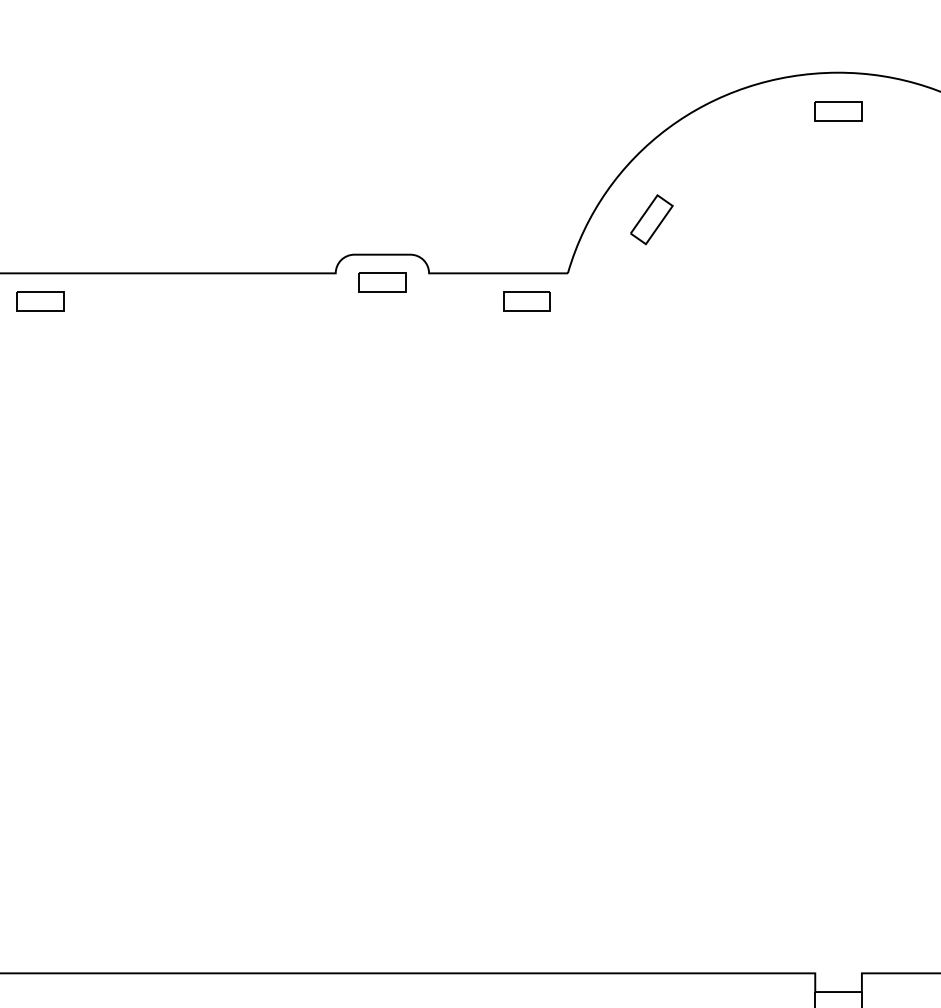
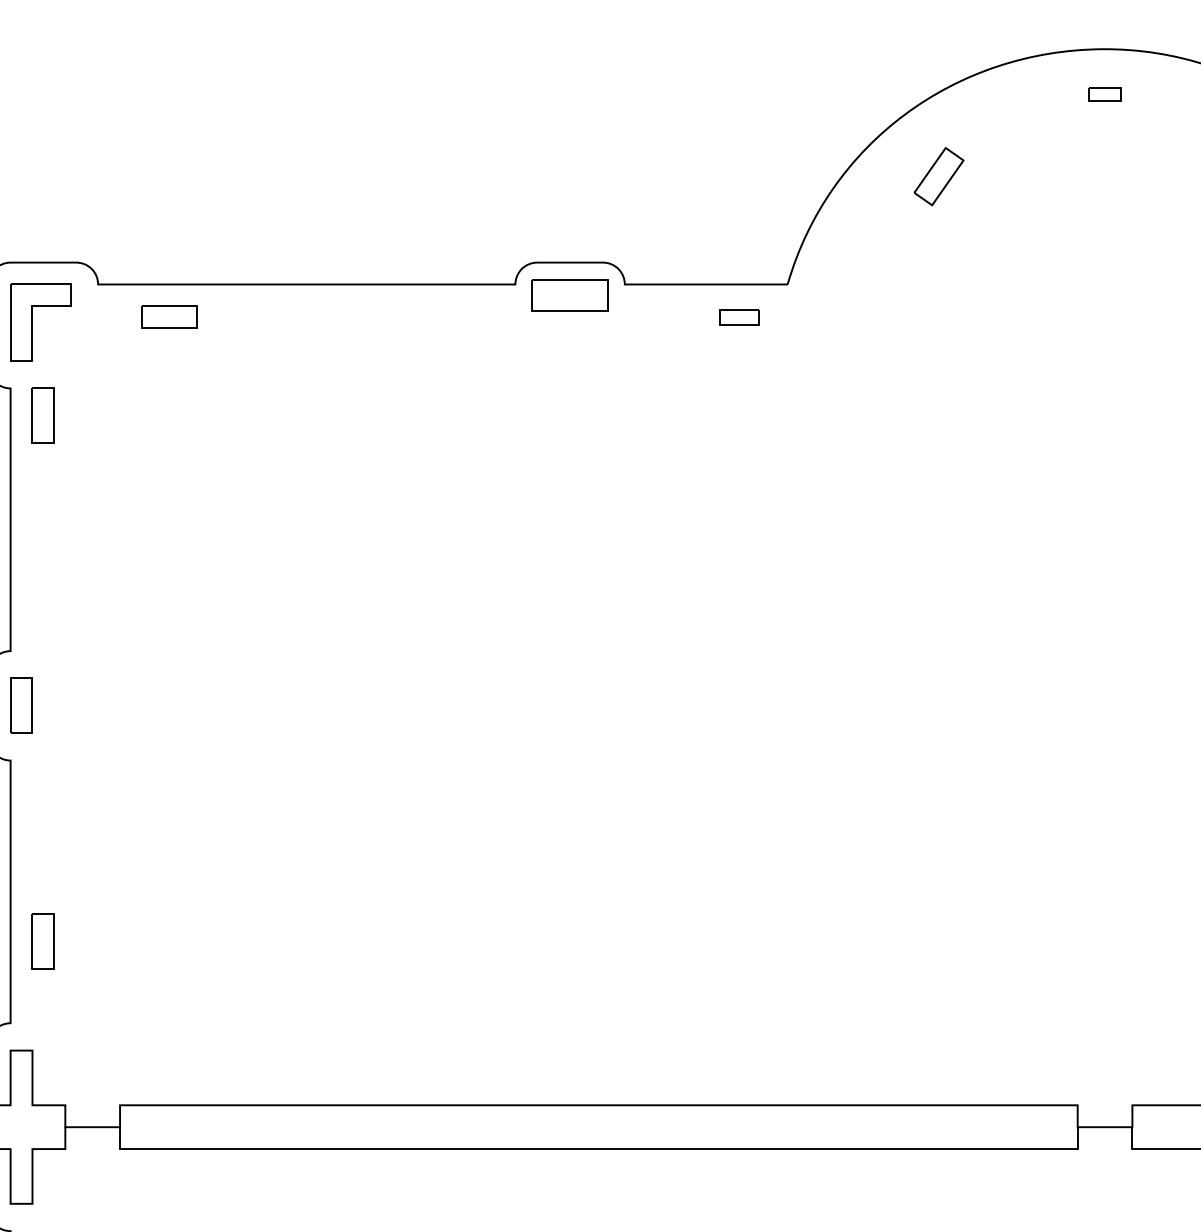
part: (838, 111) -> (1104, 94), size x0.6
part: (651, 219) -> (938, 176), moved
part: (381, 281) -> (569, 294), size x1.4
part: (526, 300) -> (739, 316), size x0.7

